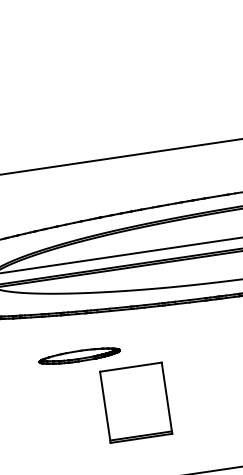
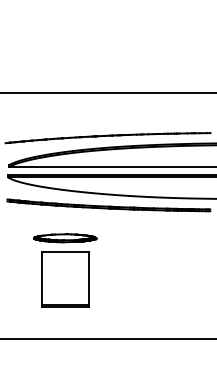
part: (136, 402) -> (65, 279), moved

